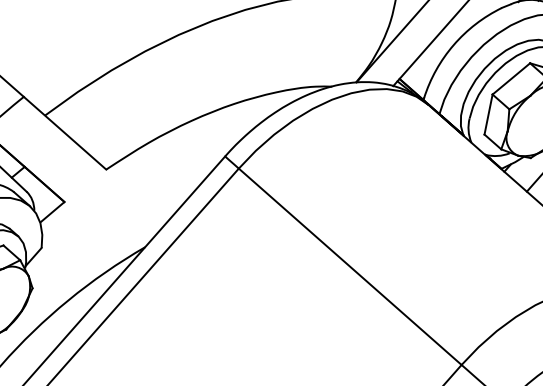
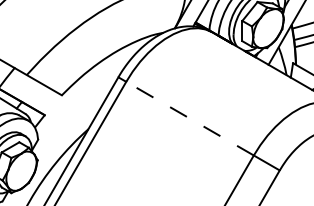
line: (351, 266) -> (190, 118), solid -> dashed

